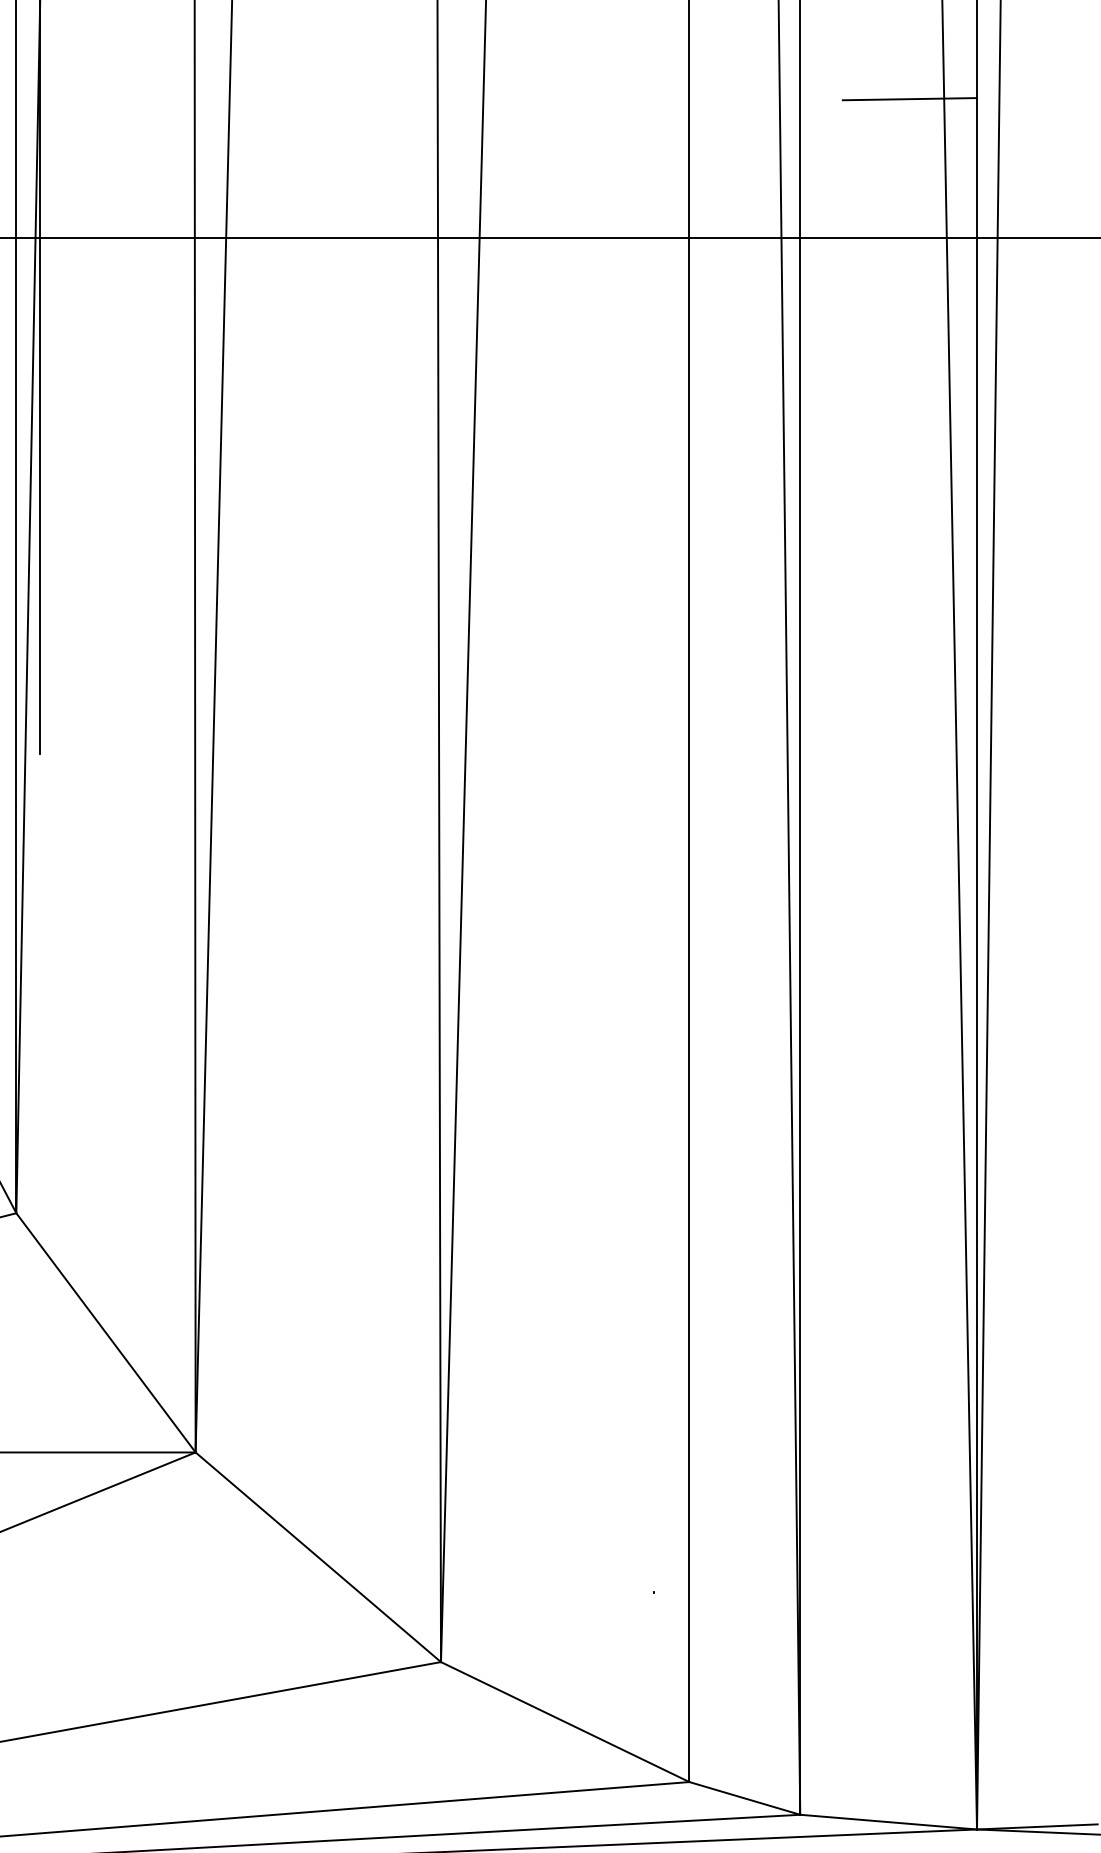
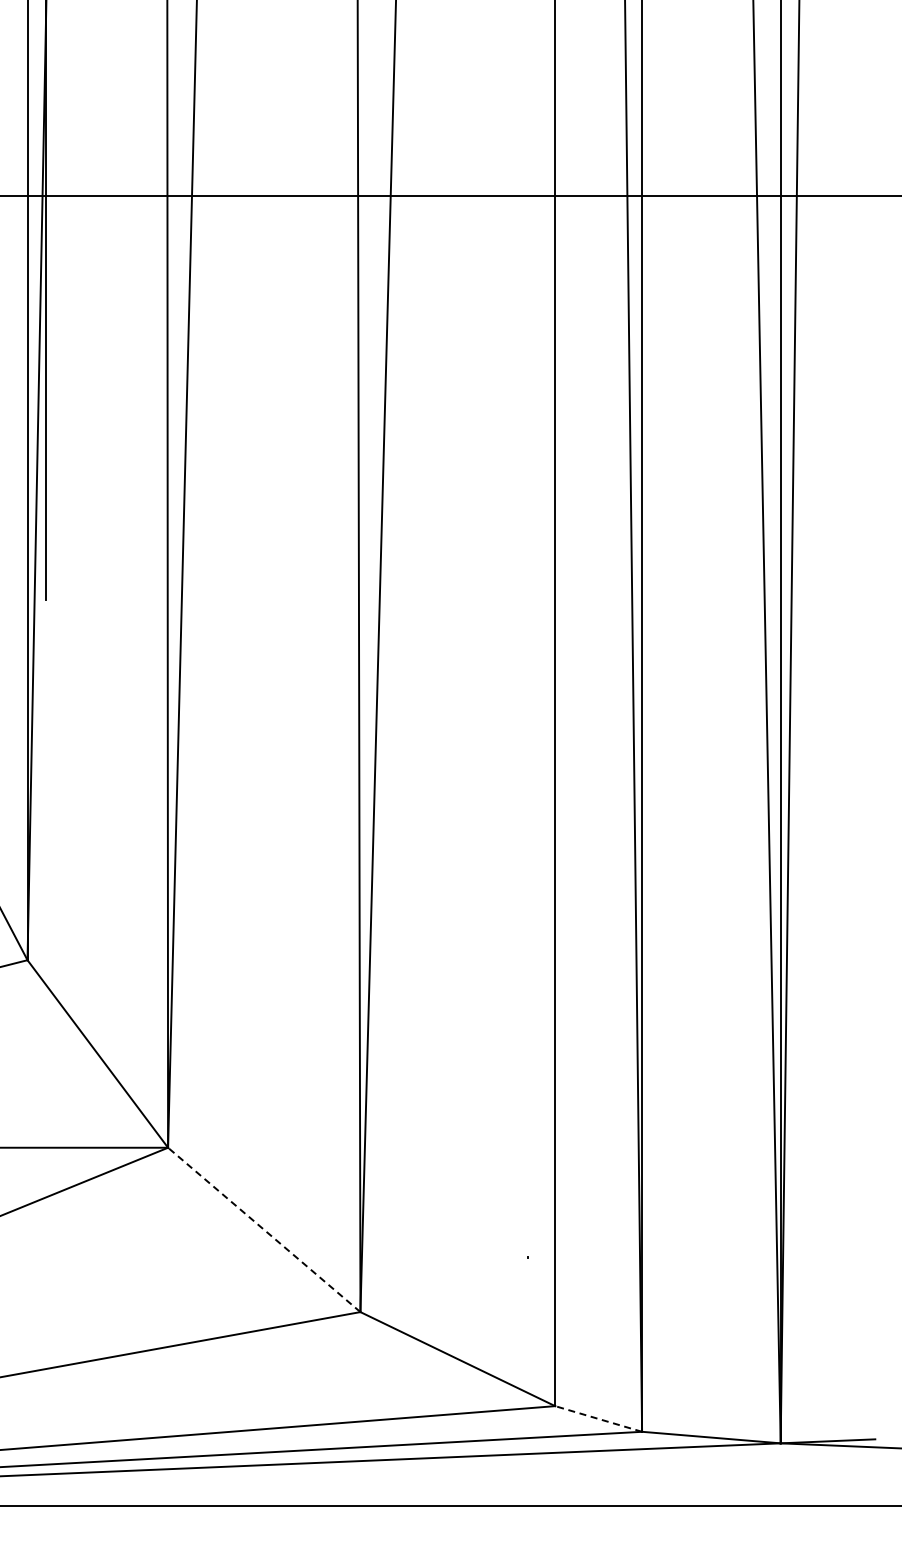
line: (909, 98) -> (727, 86), removed
line: (318, 1556) -> (264, 1229), solid -> dashed
line: (744, 1797) -> (598, 1418), solid -> dashed

